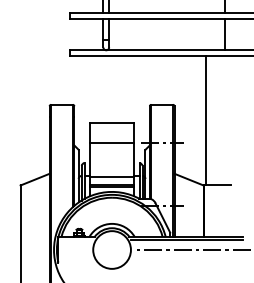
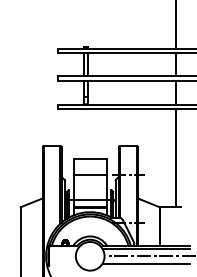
line: (205, 119) -> (175, 157), moved
line: (186, 260) -> (146, 264), added

